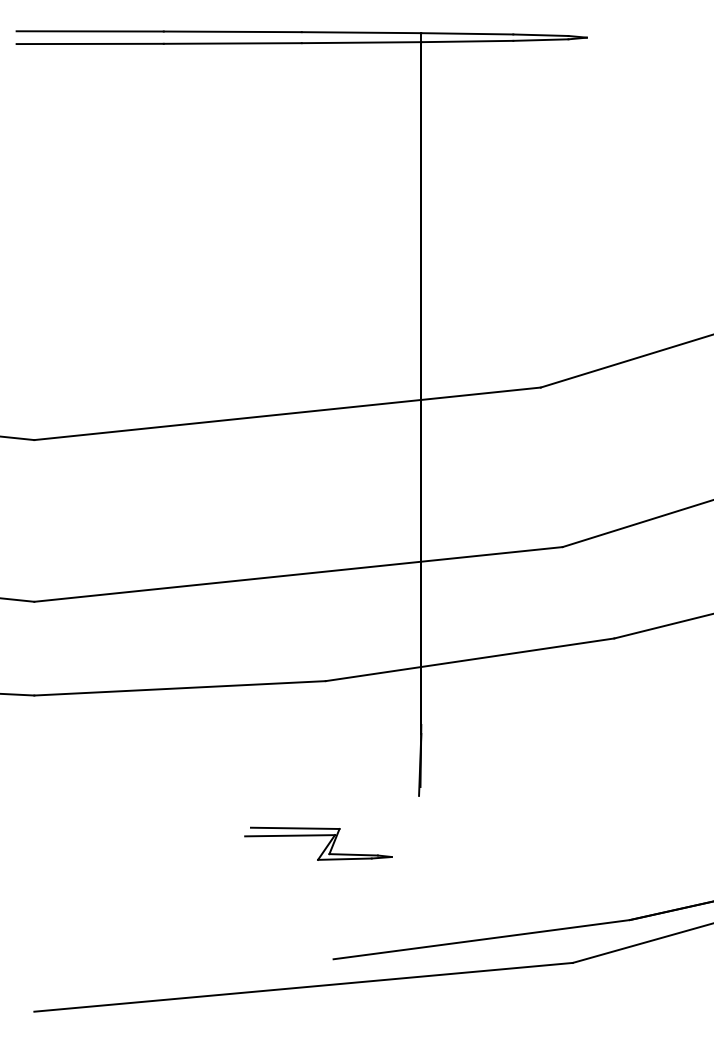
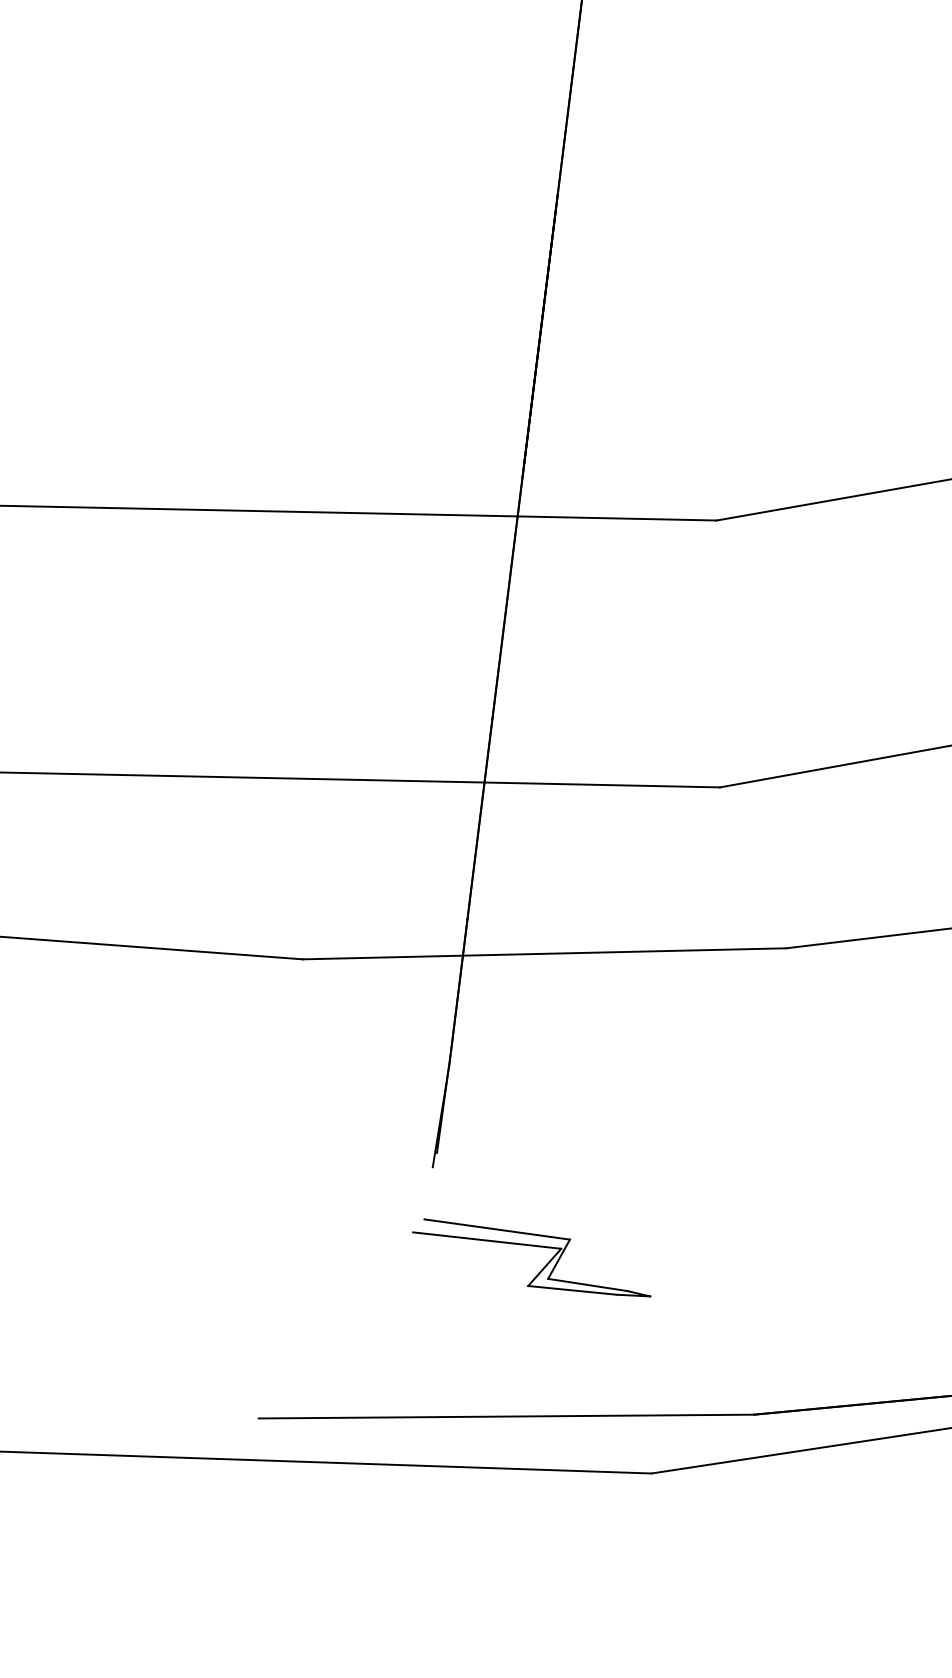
part: (318, 836) -> (533, 1247), moved

